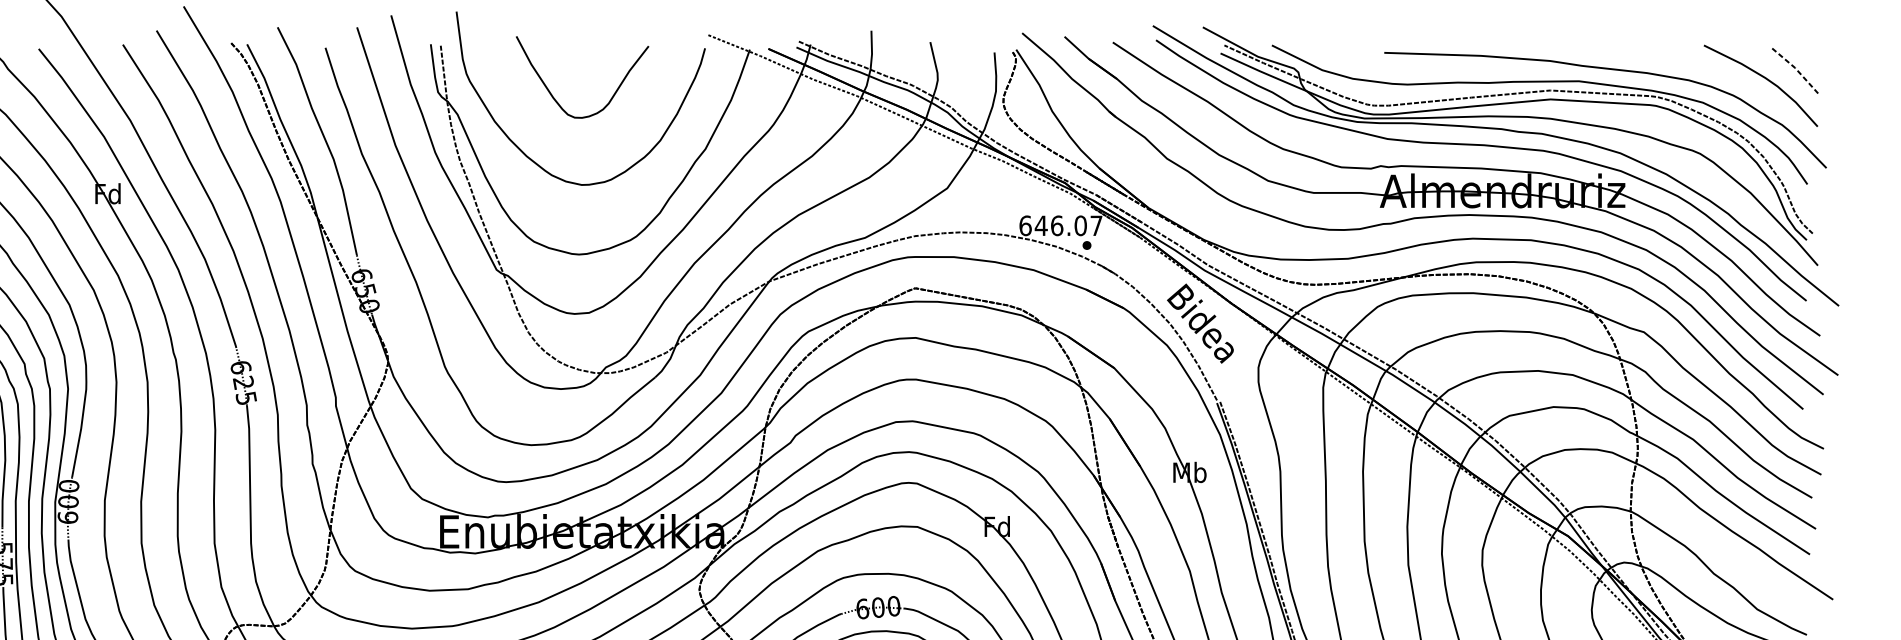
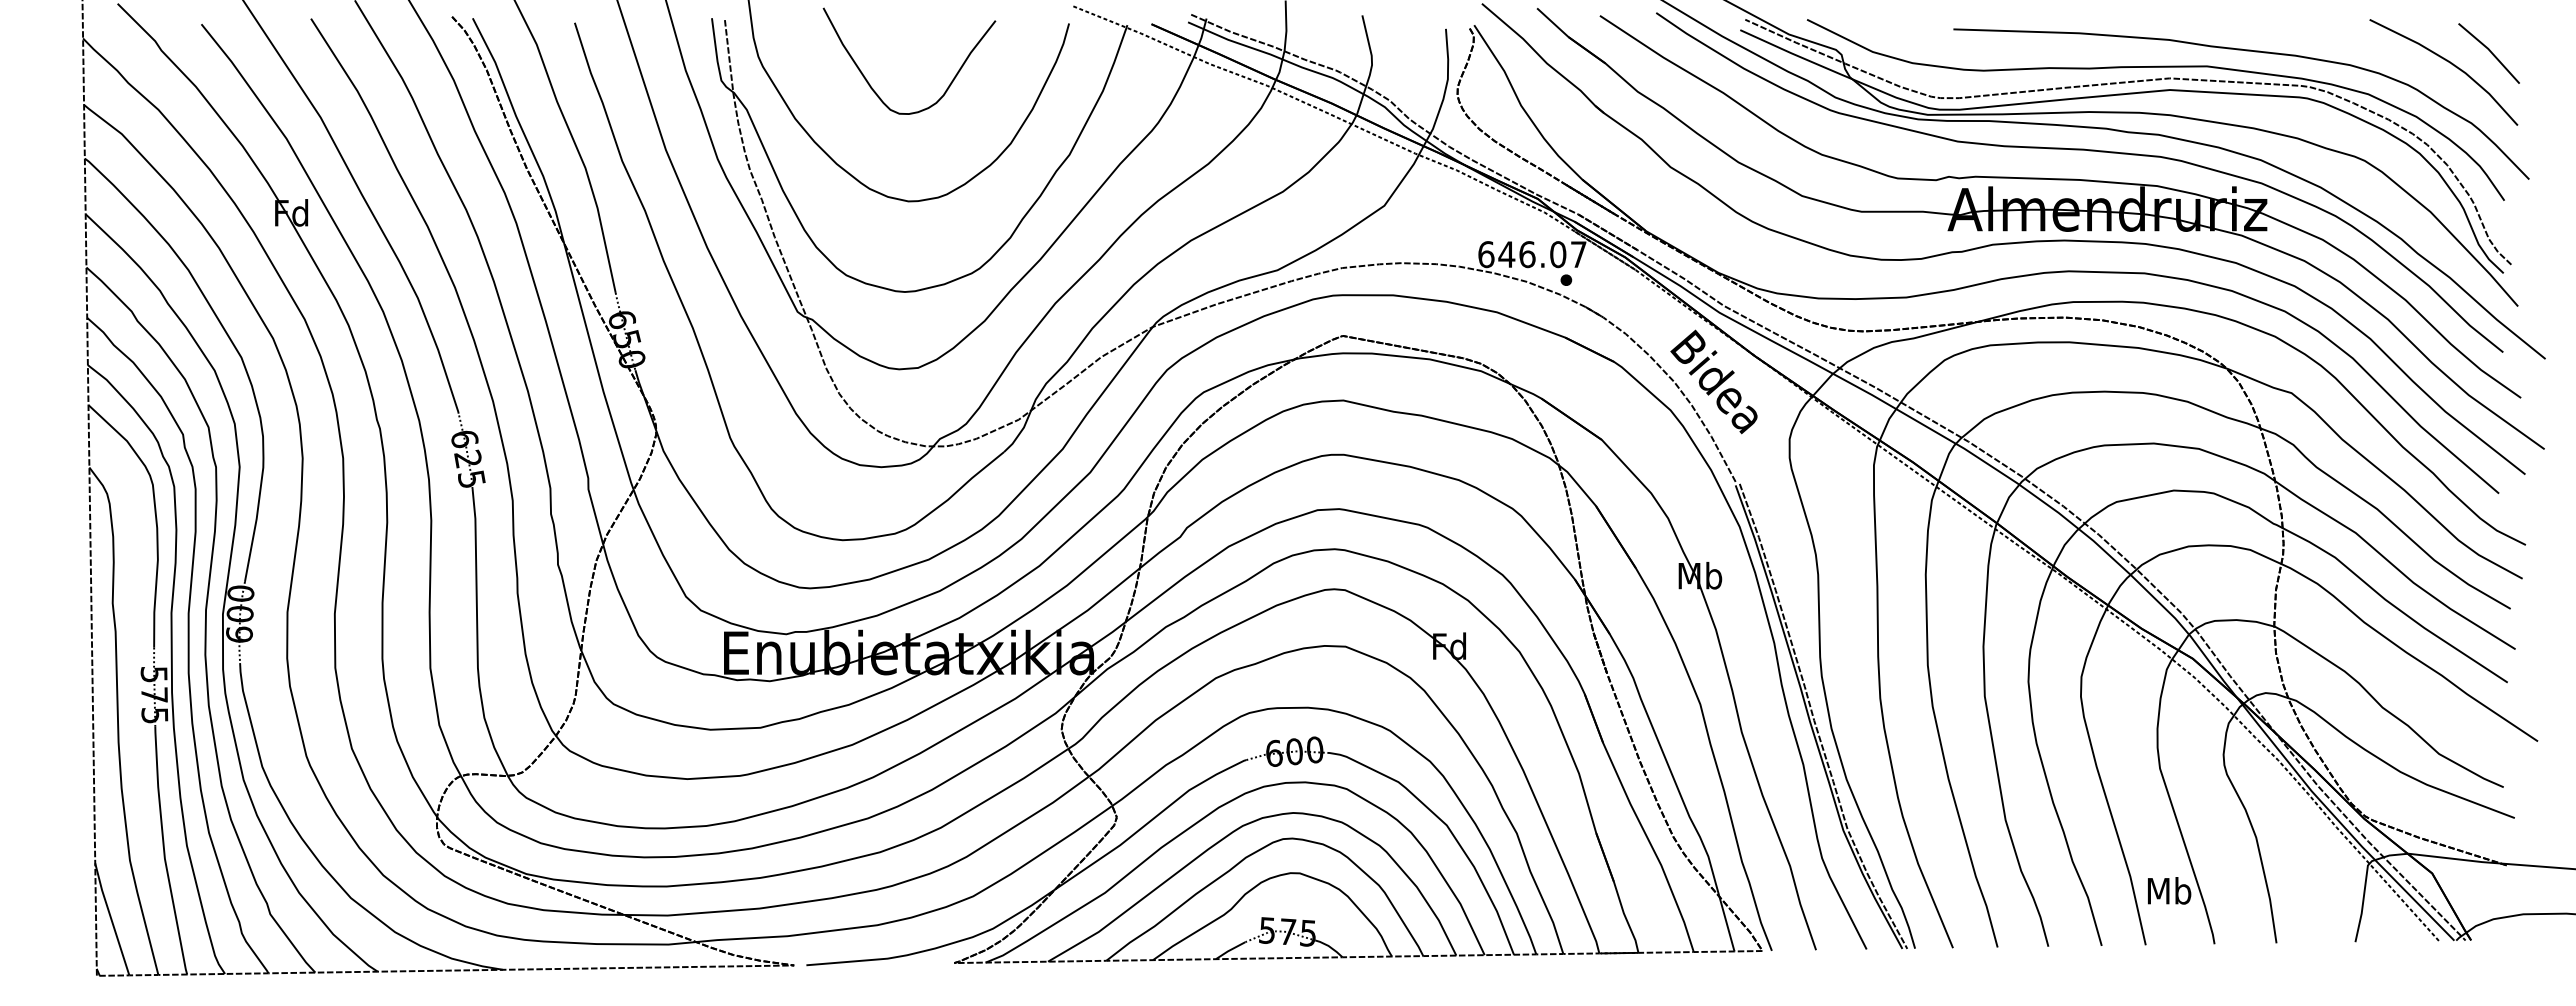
line: (1796, 69) -> (2490, 51), dashed -> solid

